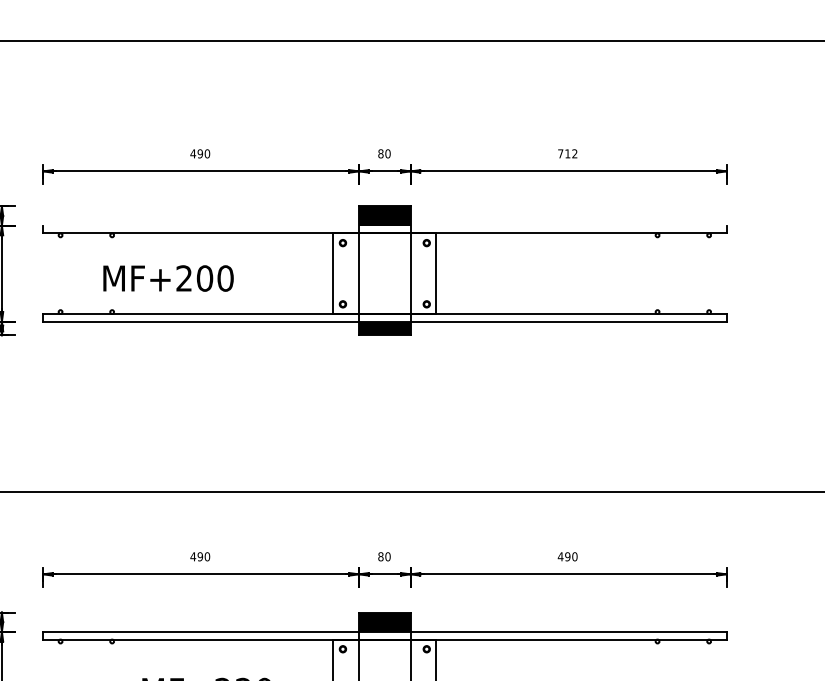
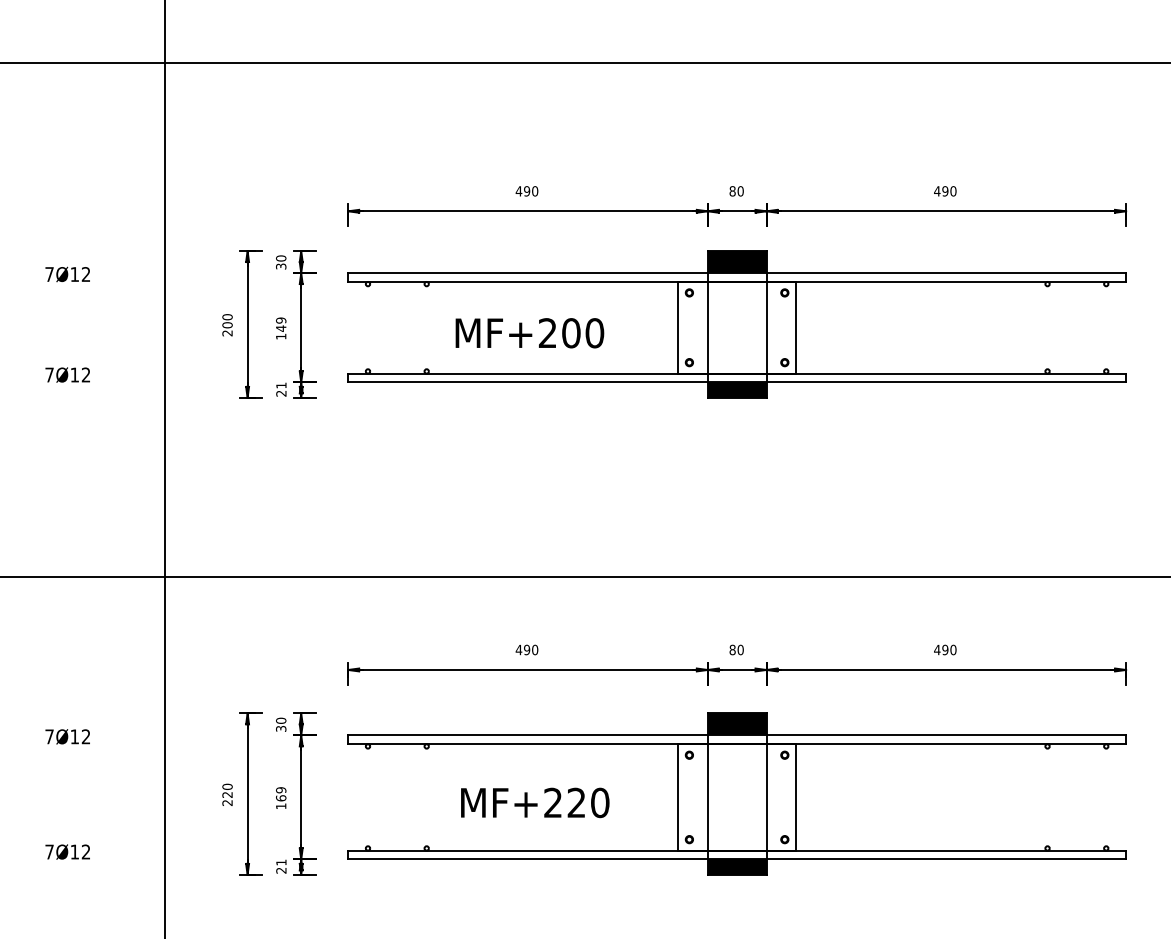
text: (567, 154) -> (945, 191), 712 -> 490
line: (385, 226) -> (737, 273), added
text: (168, 278) -> (529, 333), moved

